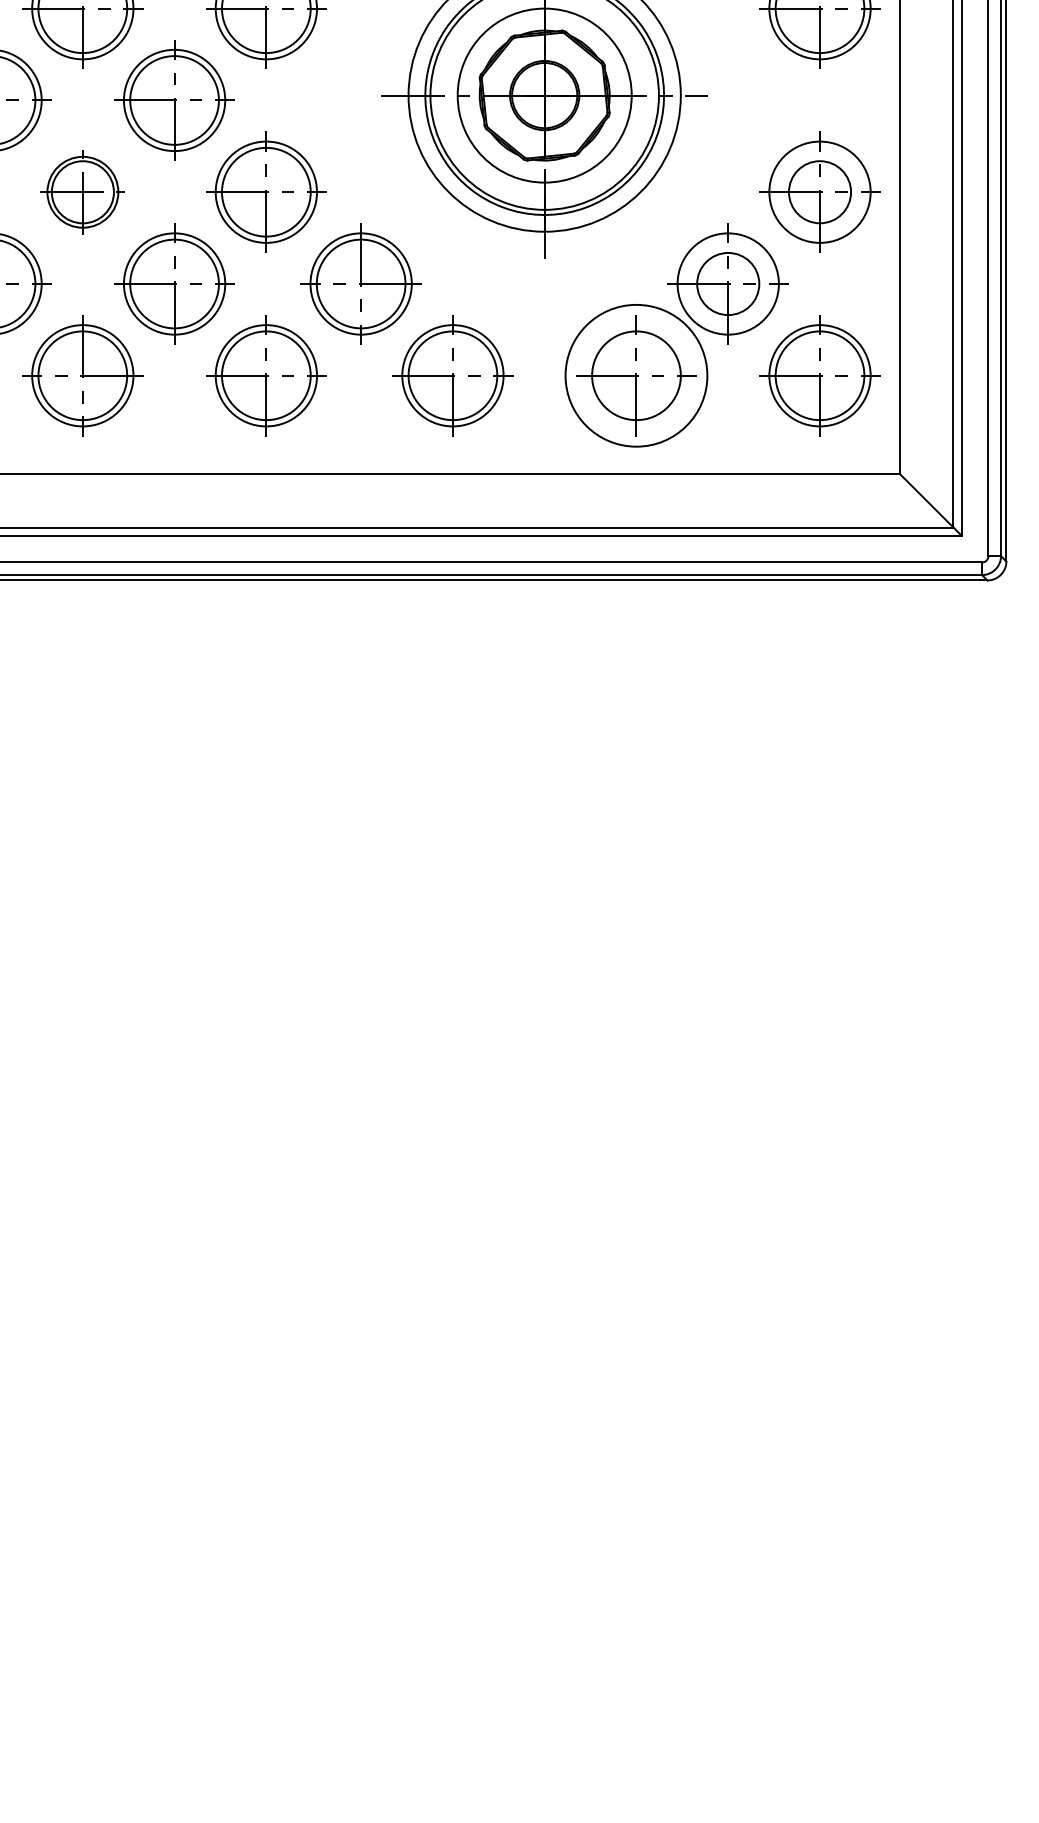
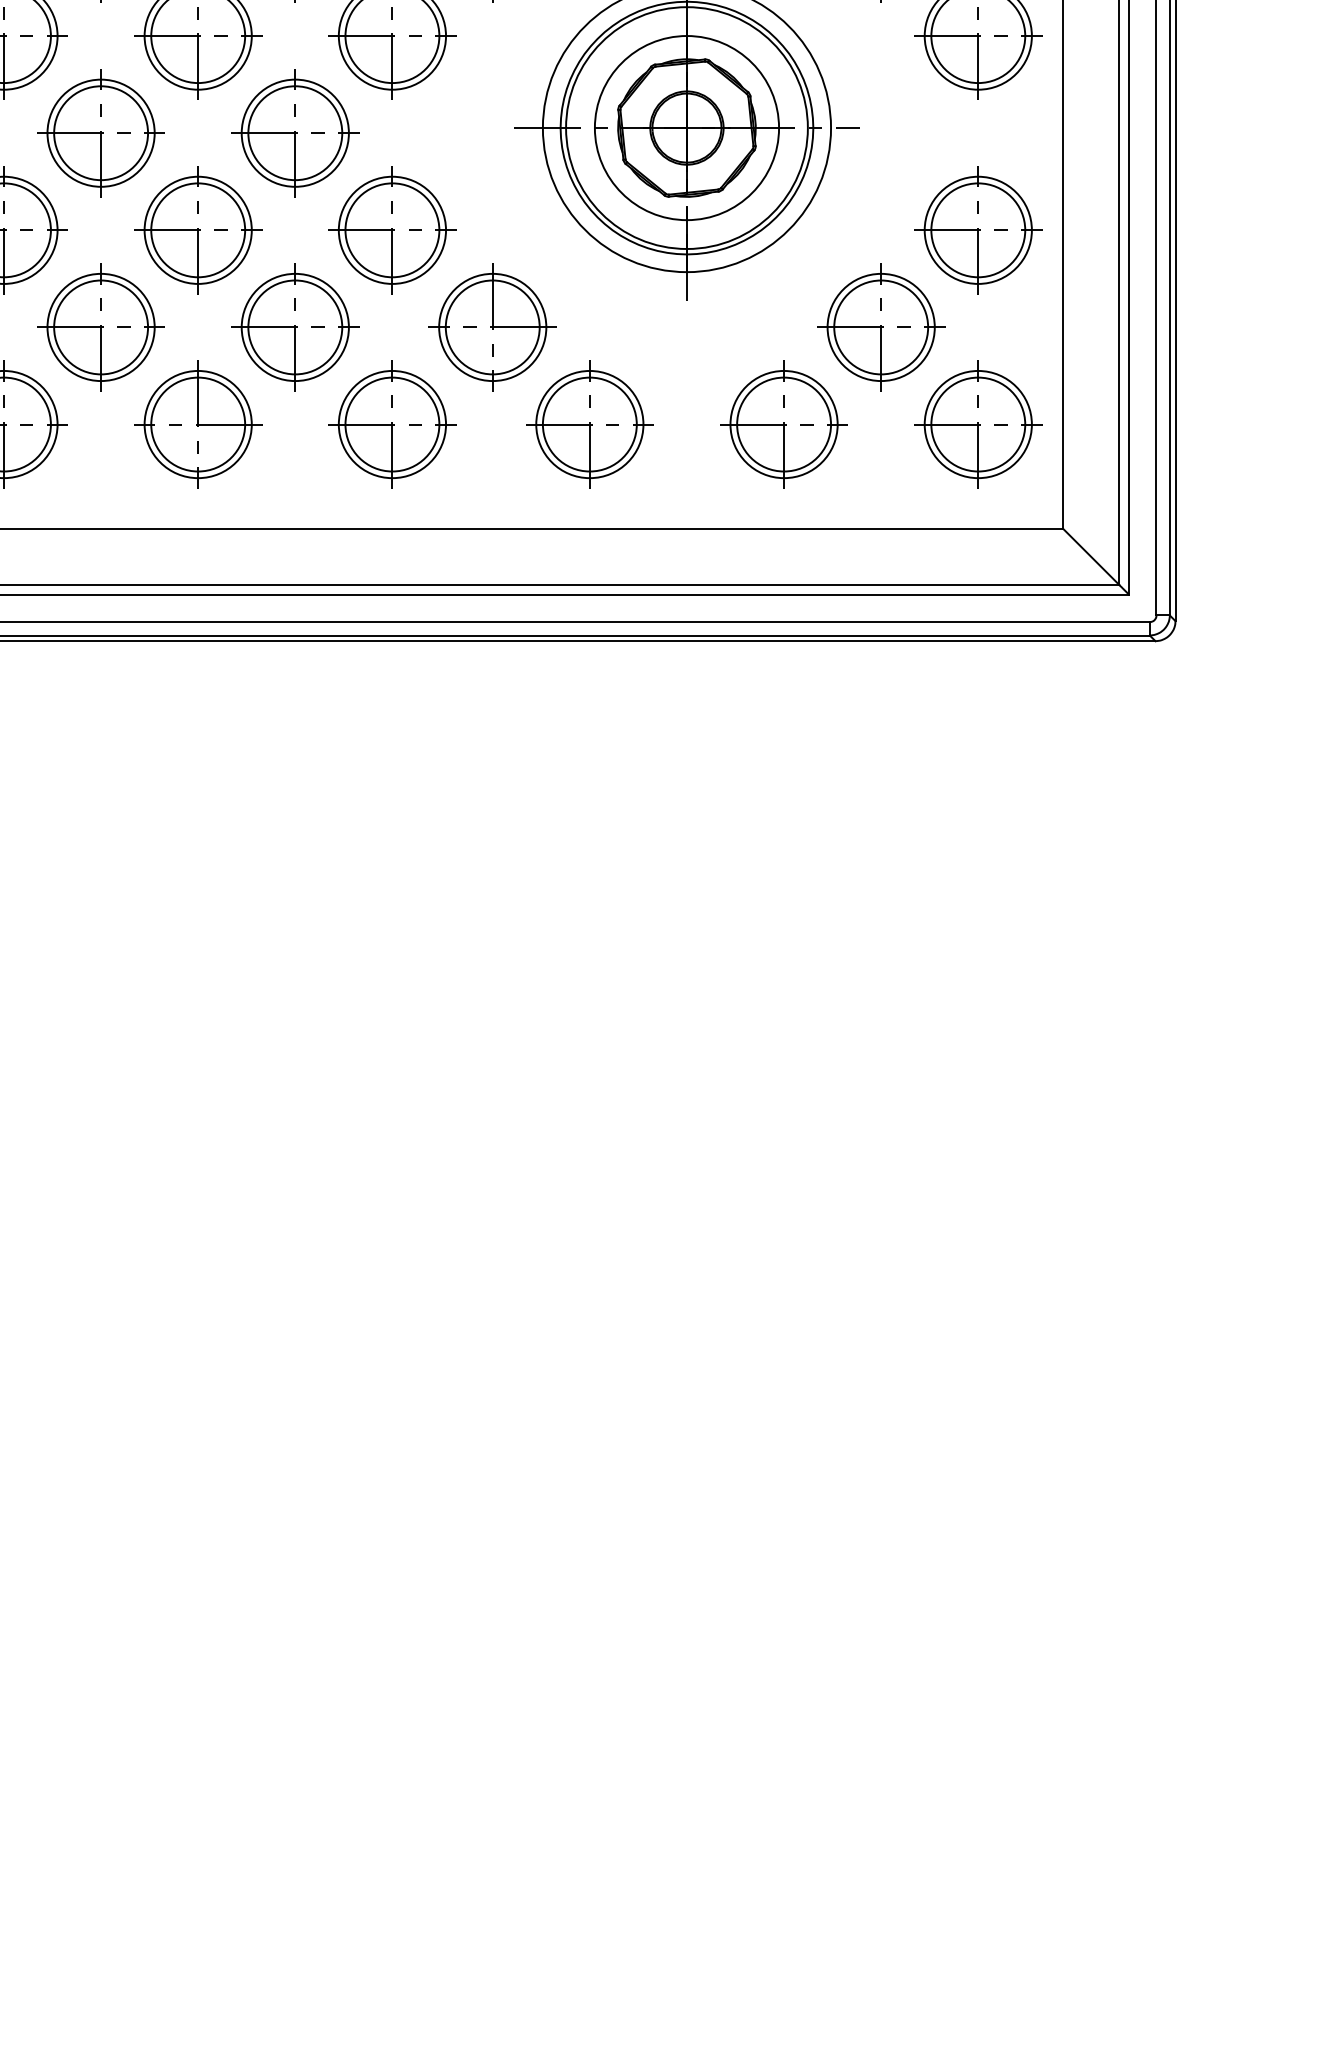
part: (83, 192) -> (198, 230), size x1.43
circle: (820, 192) -> (978, 230), size x1.43
circle: (728, 284) -> (881, 327), size x1.43
circle: (635, 375) -> (783, 424), size x0.71

